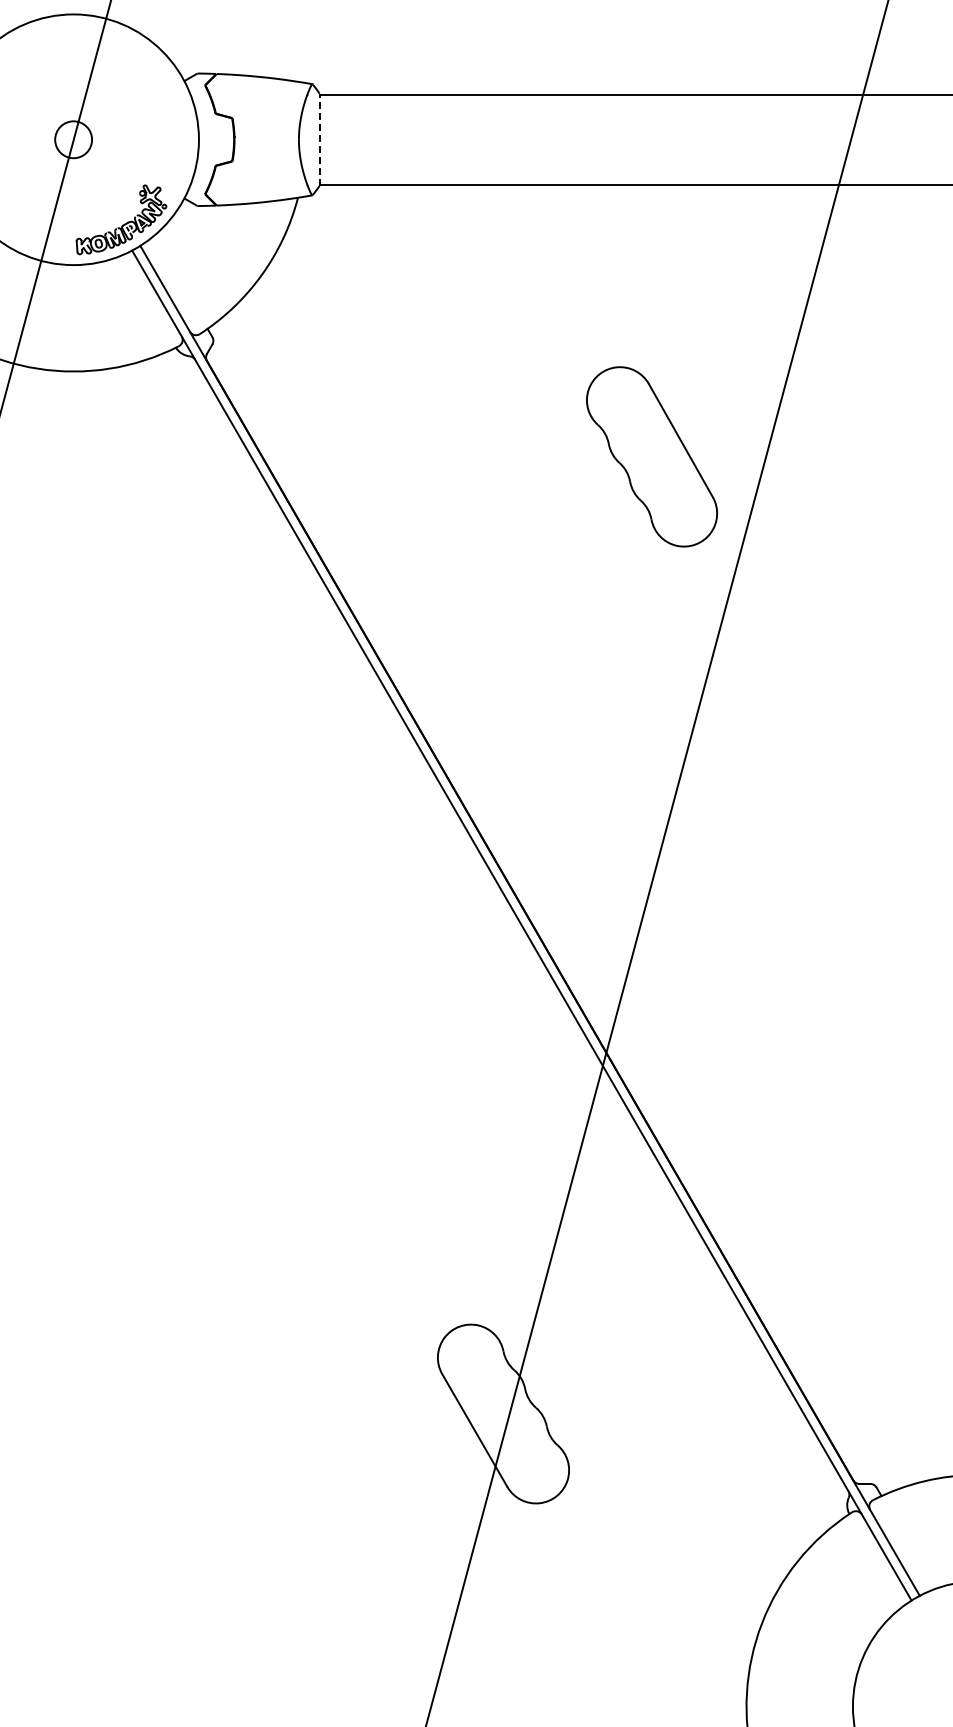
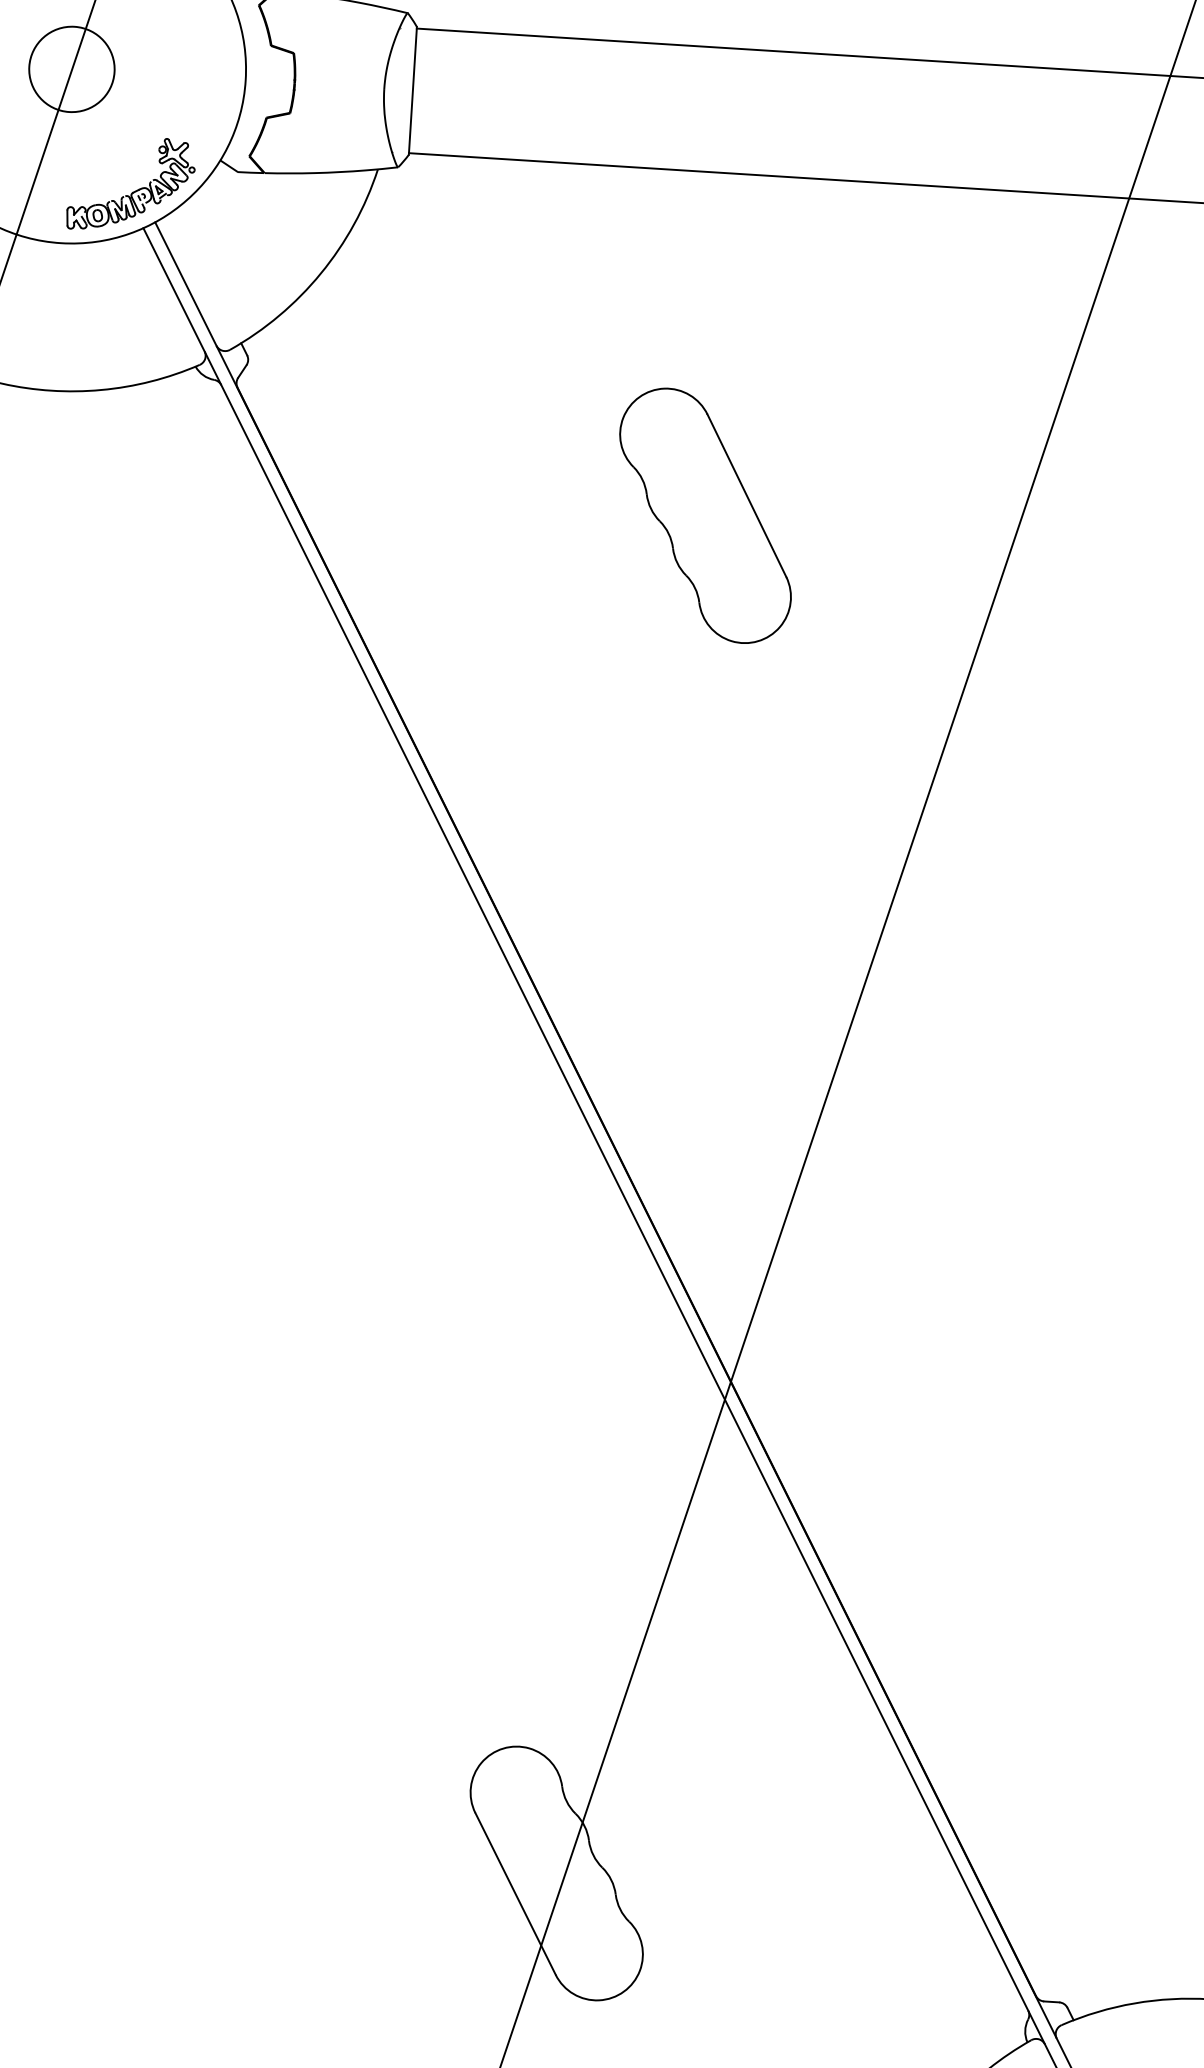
circle: (73, 139) -> (71, 69), size x1.67
line: (319, 139) -> (412, 90), dashed -> solid
part: (652, 456) -> (706, 515), moved

